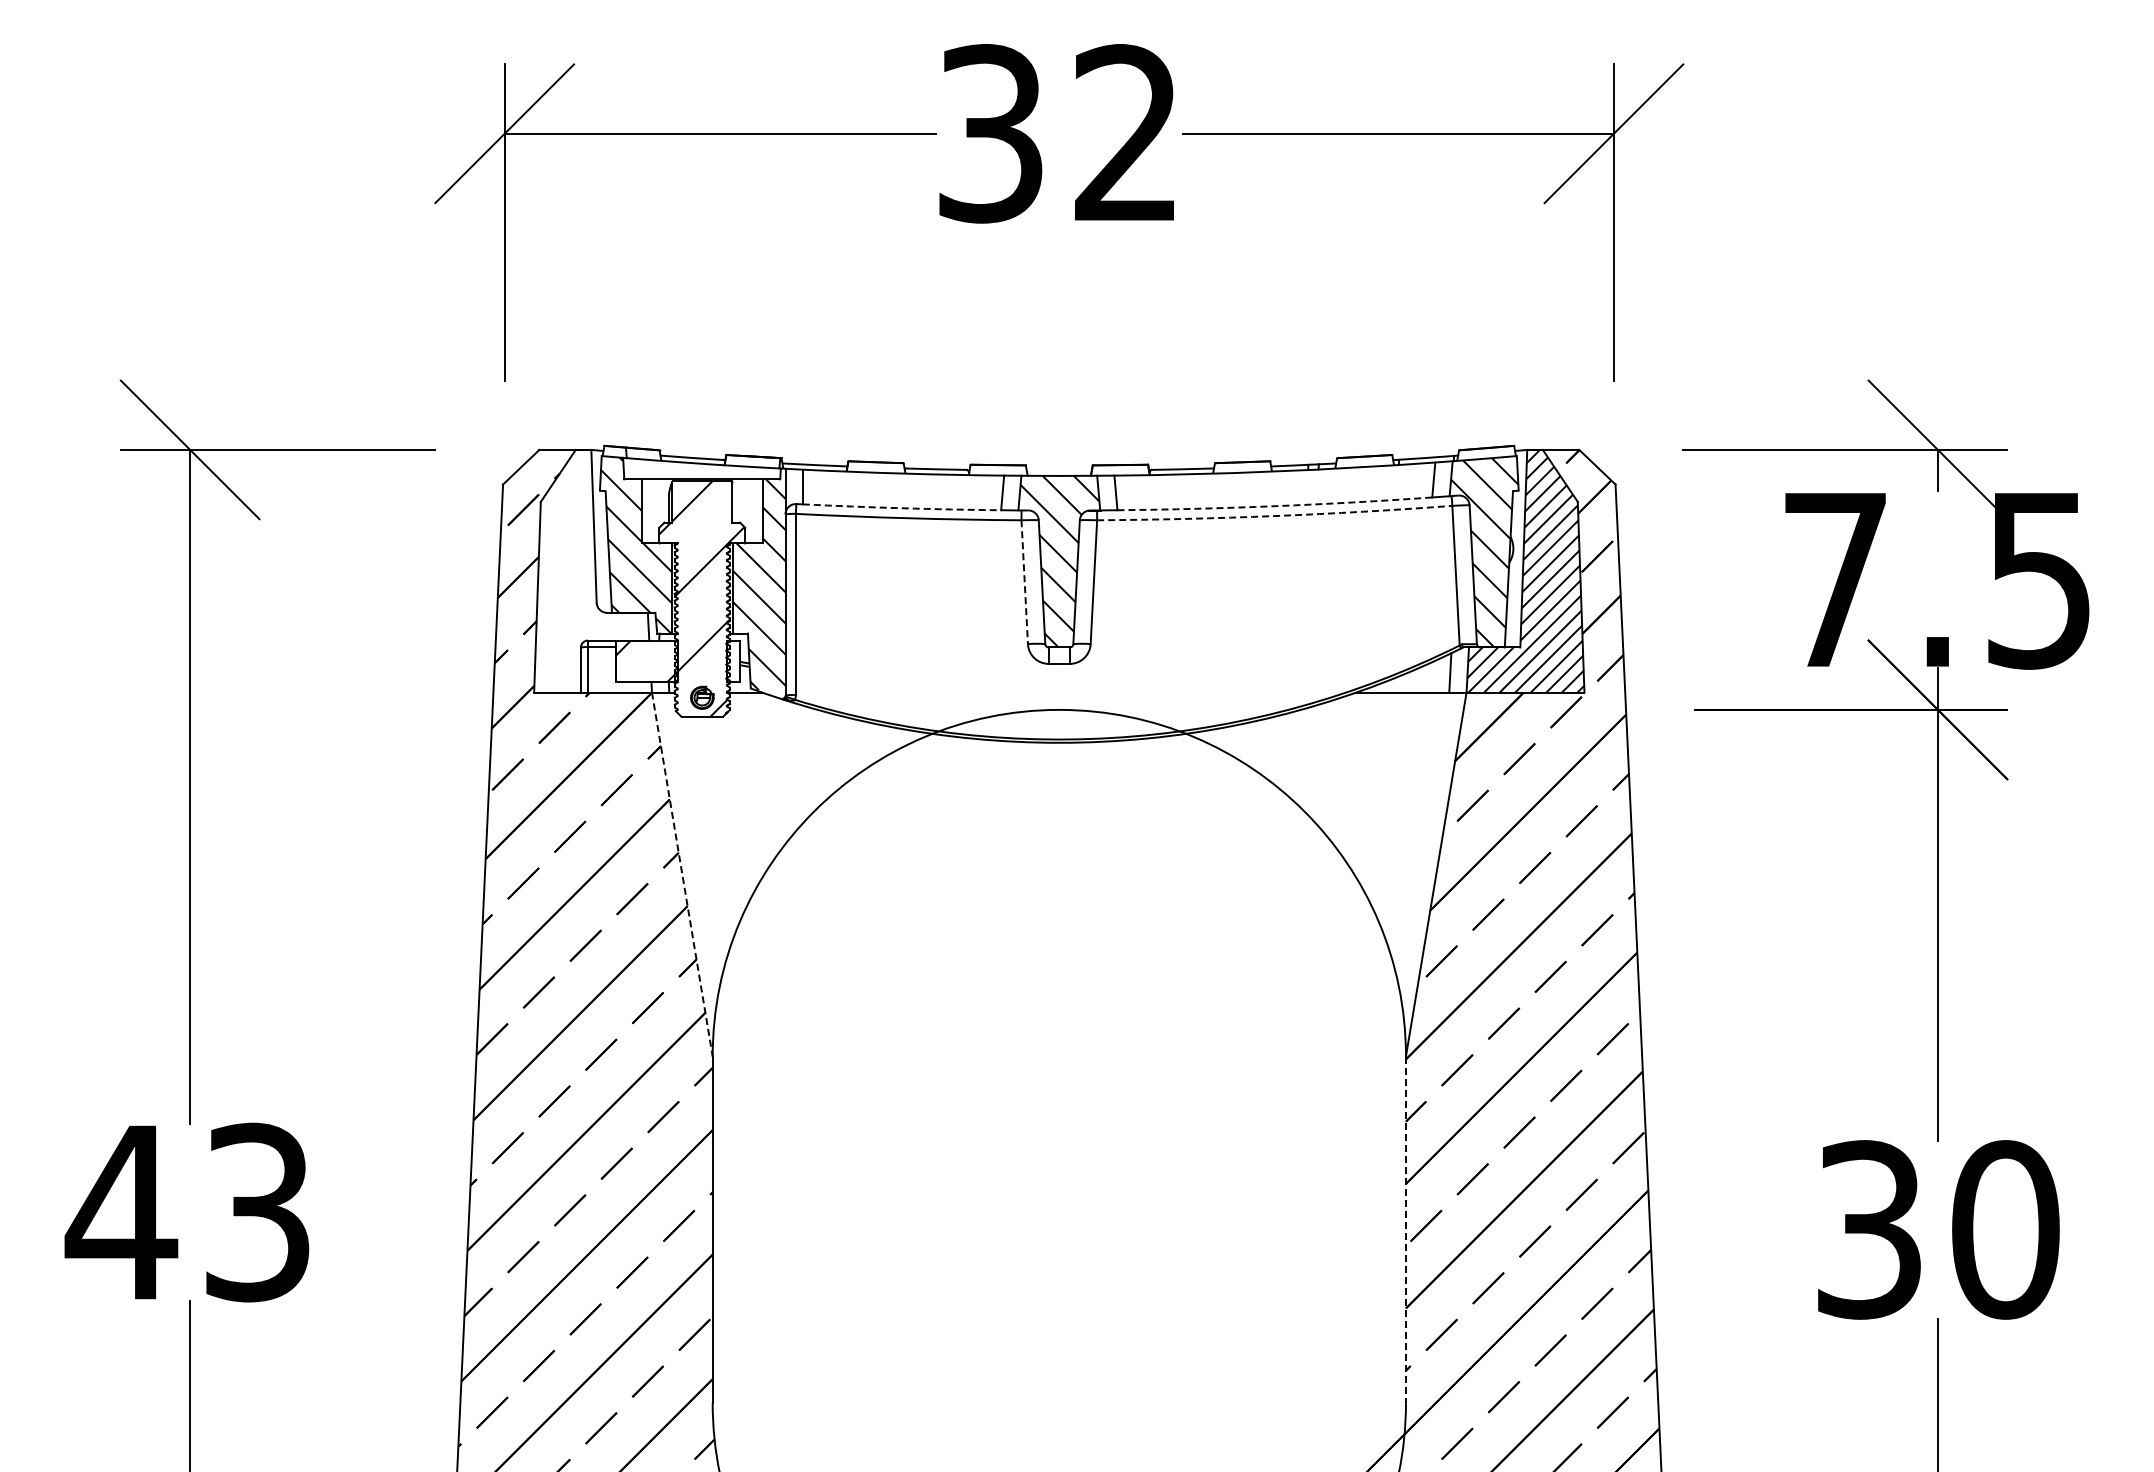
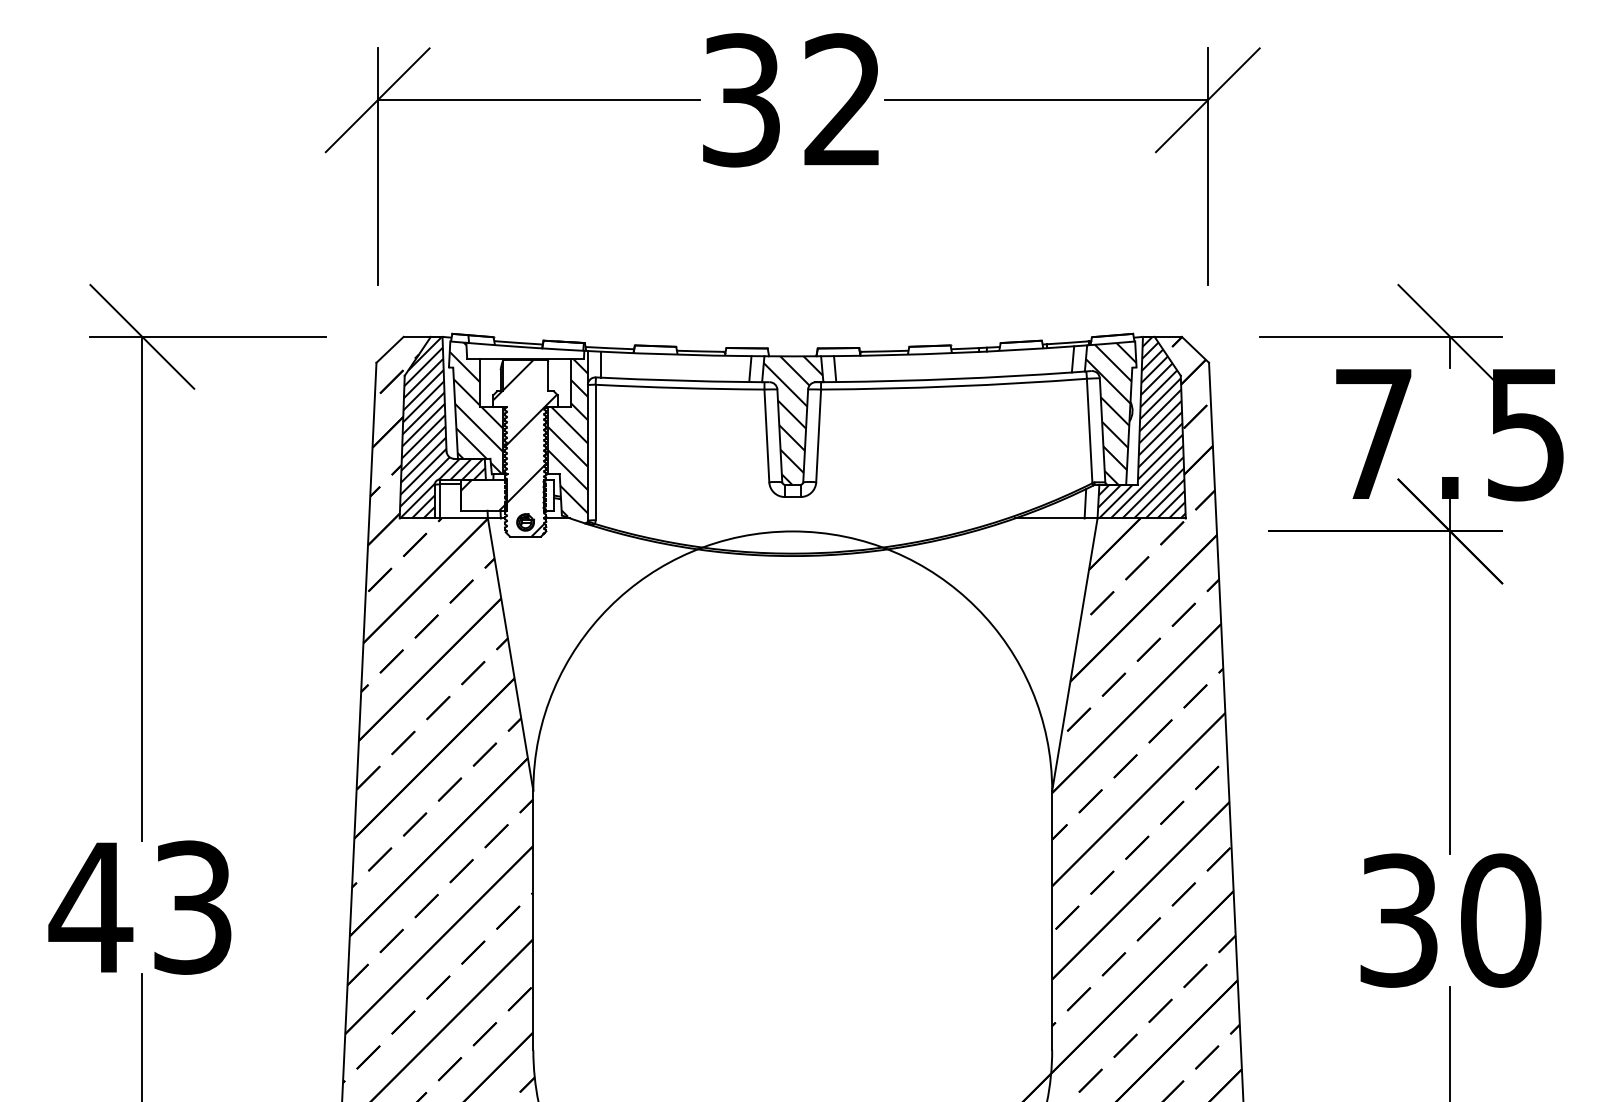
arc: (1274, 506) -> (953, 379), dashed -> solid
arc: (901, 508) -> (674, 380), dashed -> solid
arc: (1274, 516) -> (953, 386), dashed -> solid
hatch: (591, 570) -> (442, 427), added
line: (1024, 582) -> (766, 436), dashed -> solid
line: (682, 875) -> (510, 655), dashed -> solid
line: (1405, 1230) -> (1051, 921), dashed -> solid

